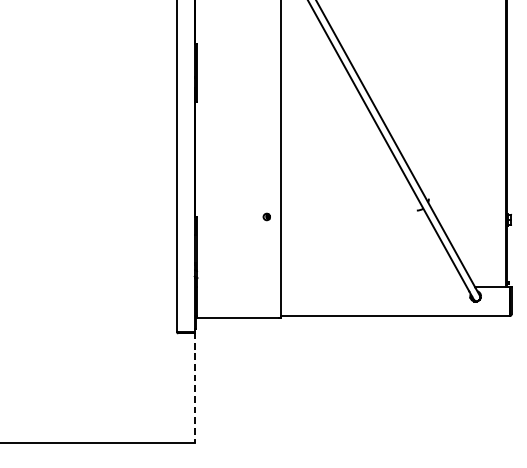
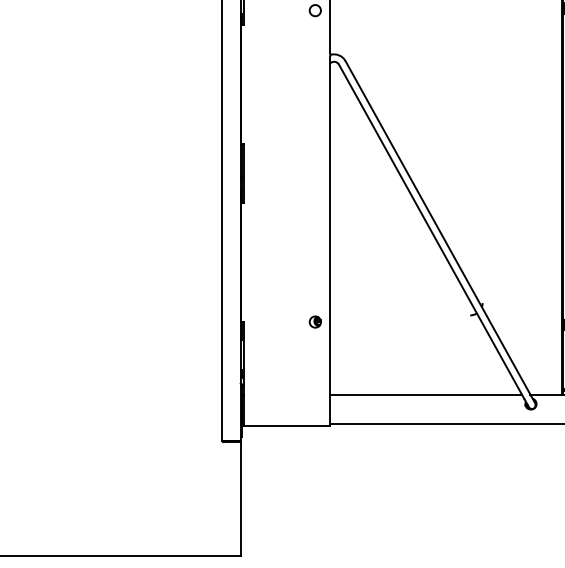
part: (266, 216) -> (314, 321), size x1.67
line: (374, 287) -> (426, 394), added
line: (194, 387) -> (240, 498), dashed -> solid

